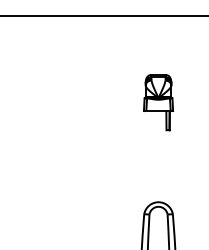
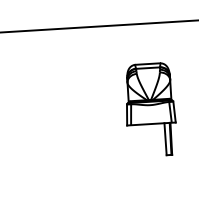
part: (158, 102) -> (150, 109), size x1.67

